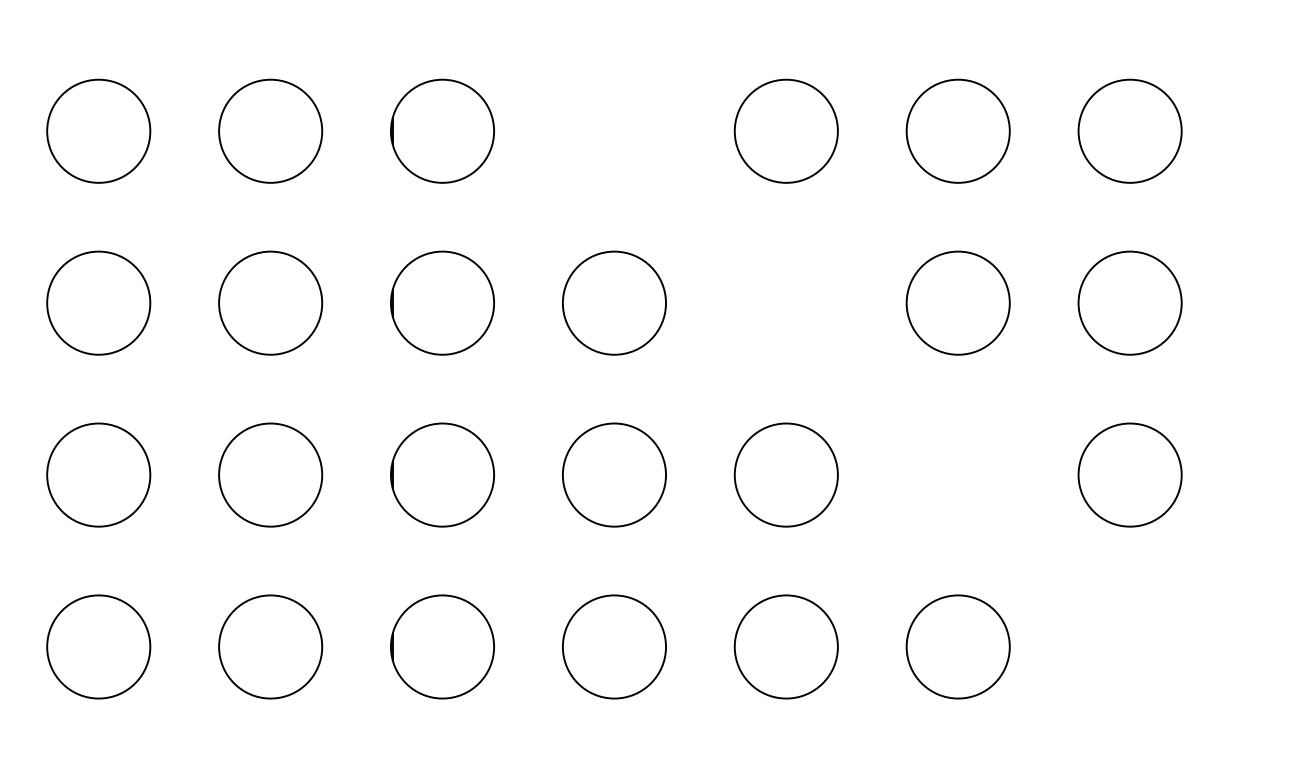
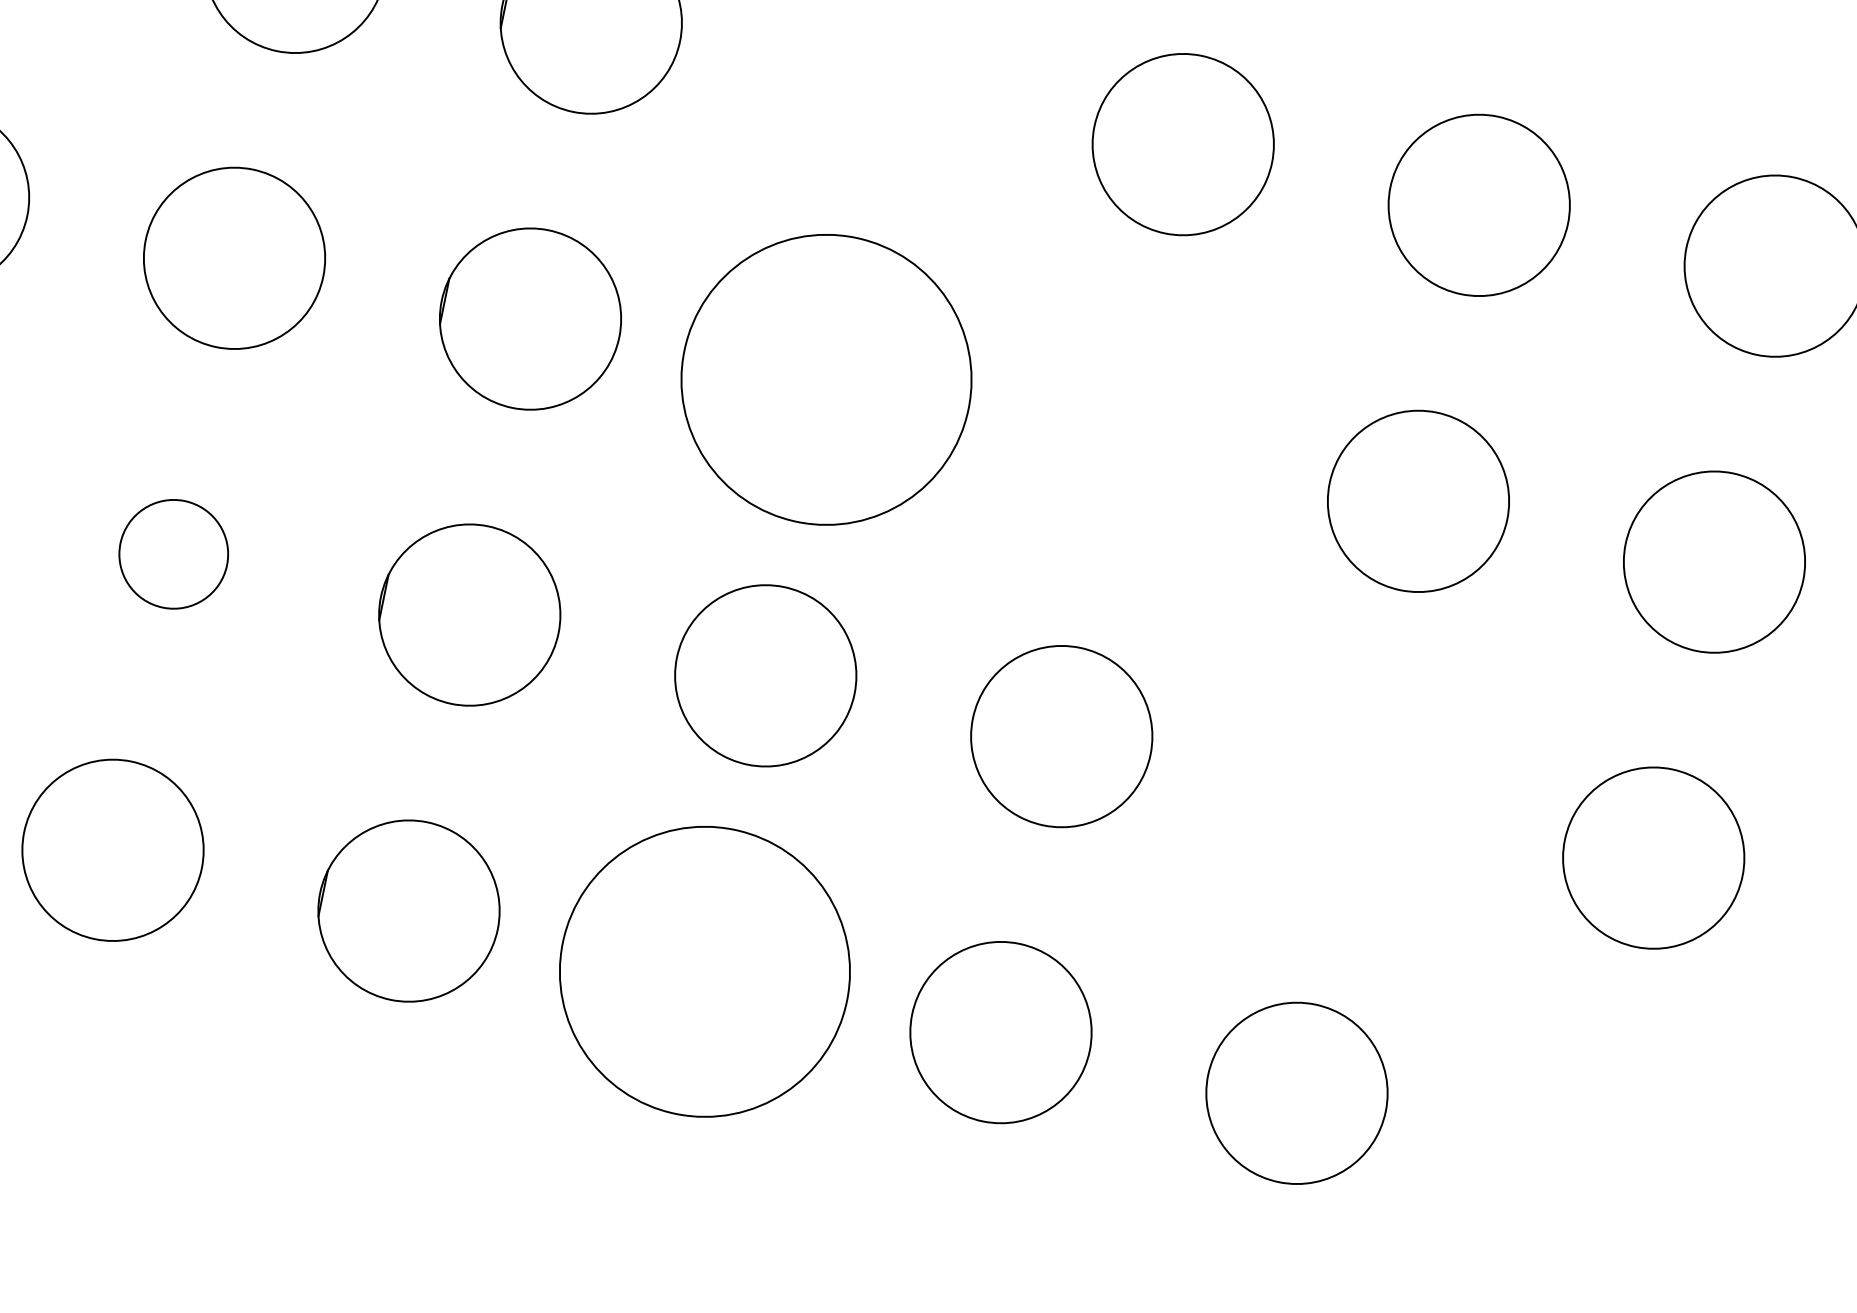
circle: (614, 302) -> (826, 378), size x1.6
circle: (270, 474) -> (173, 553), size x0.6
circle: (614, 646) -> (705, 971), size x1.6

